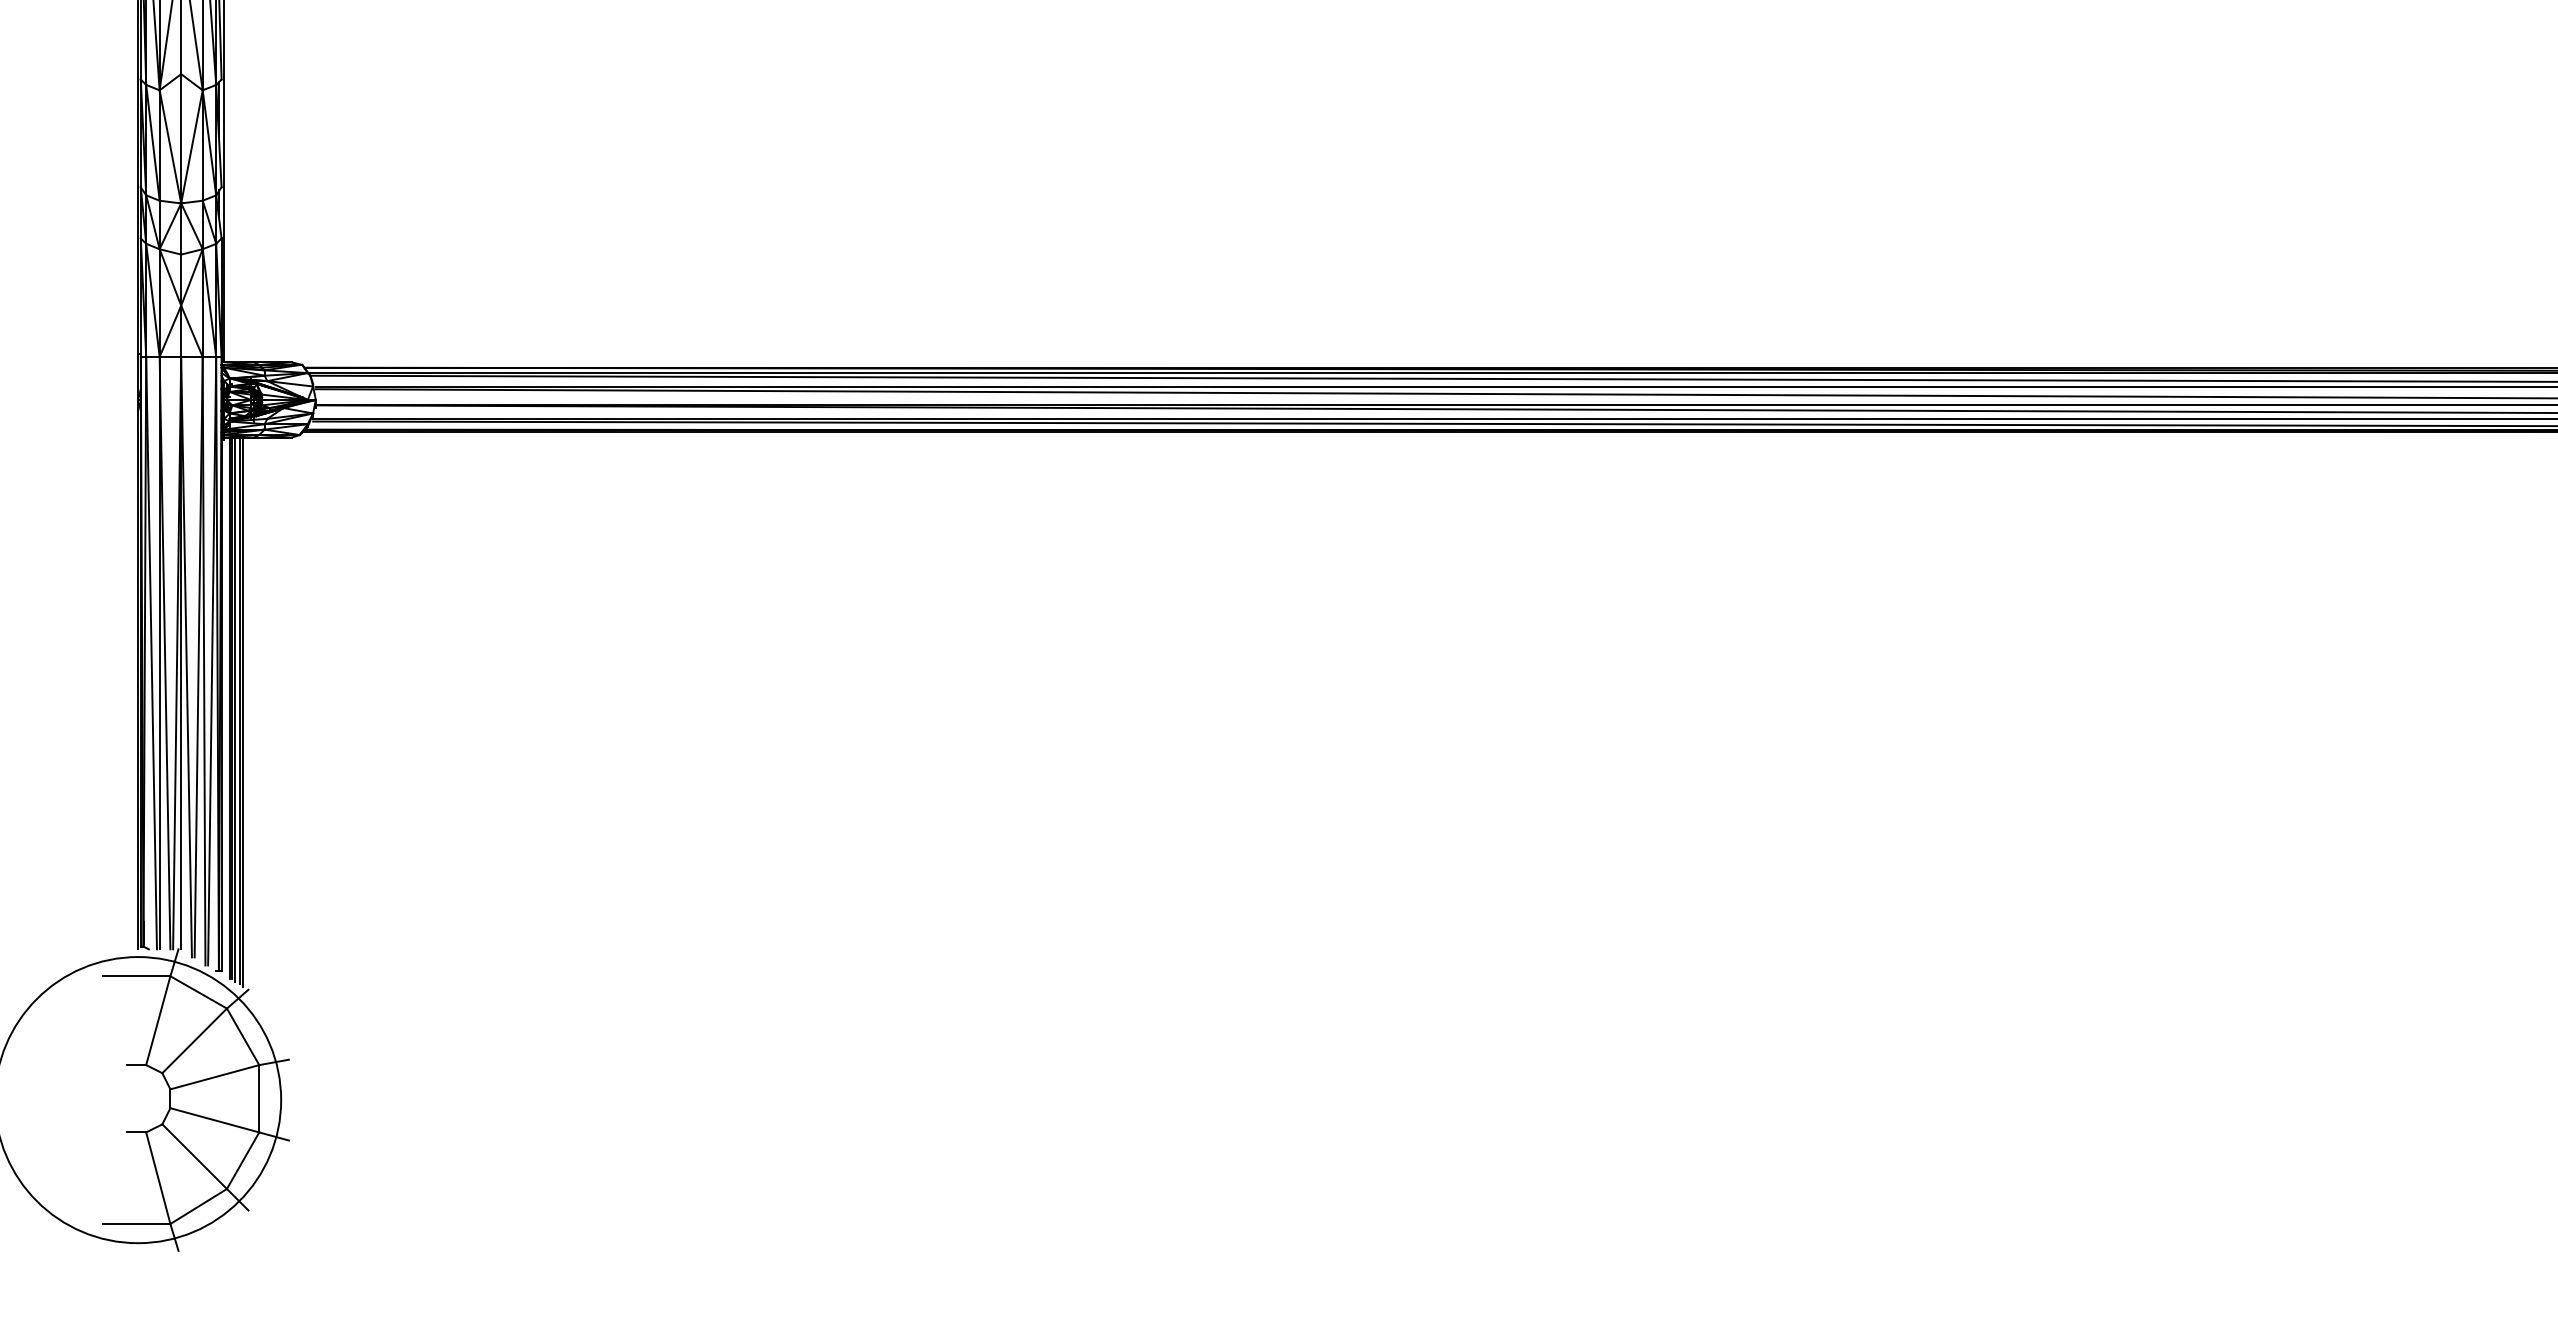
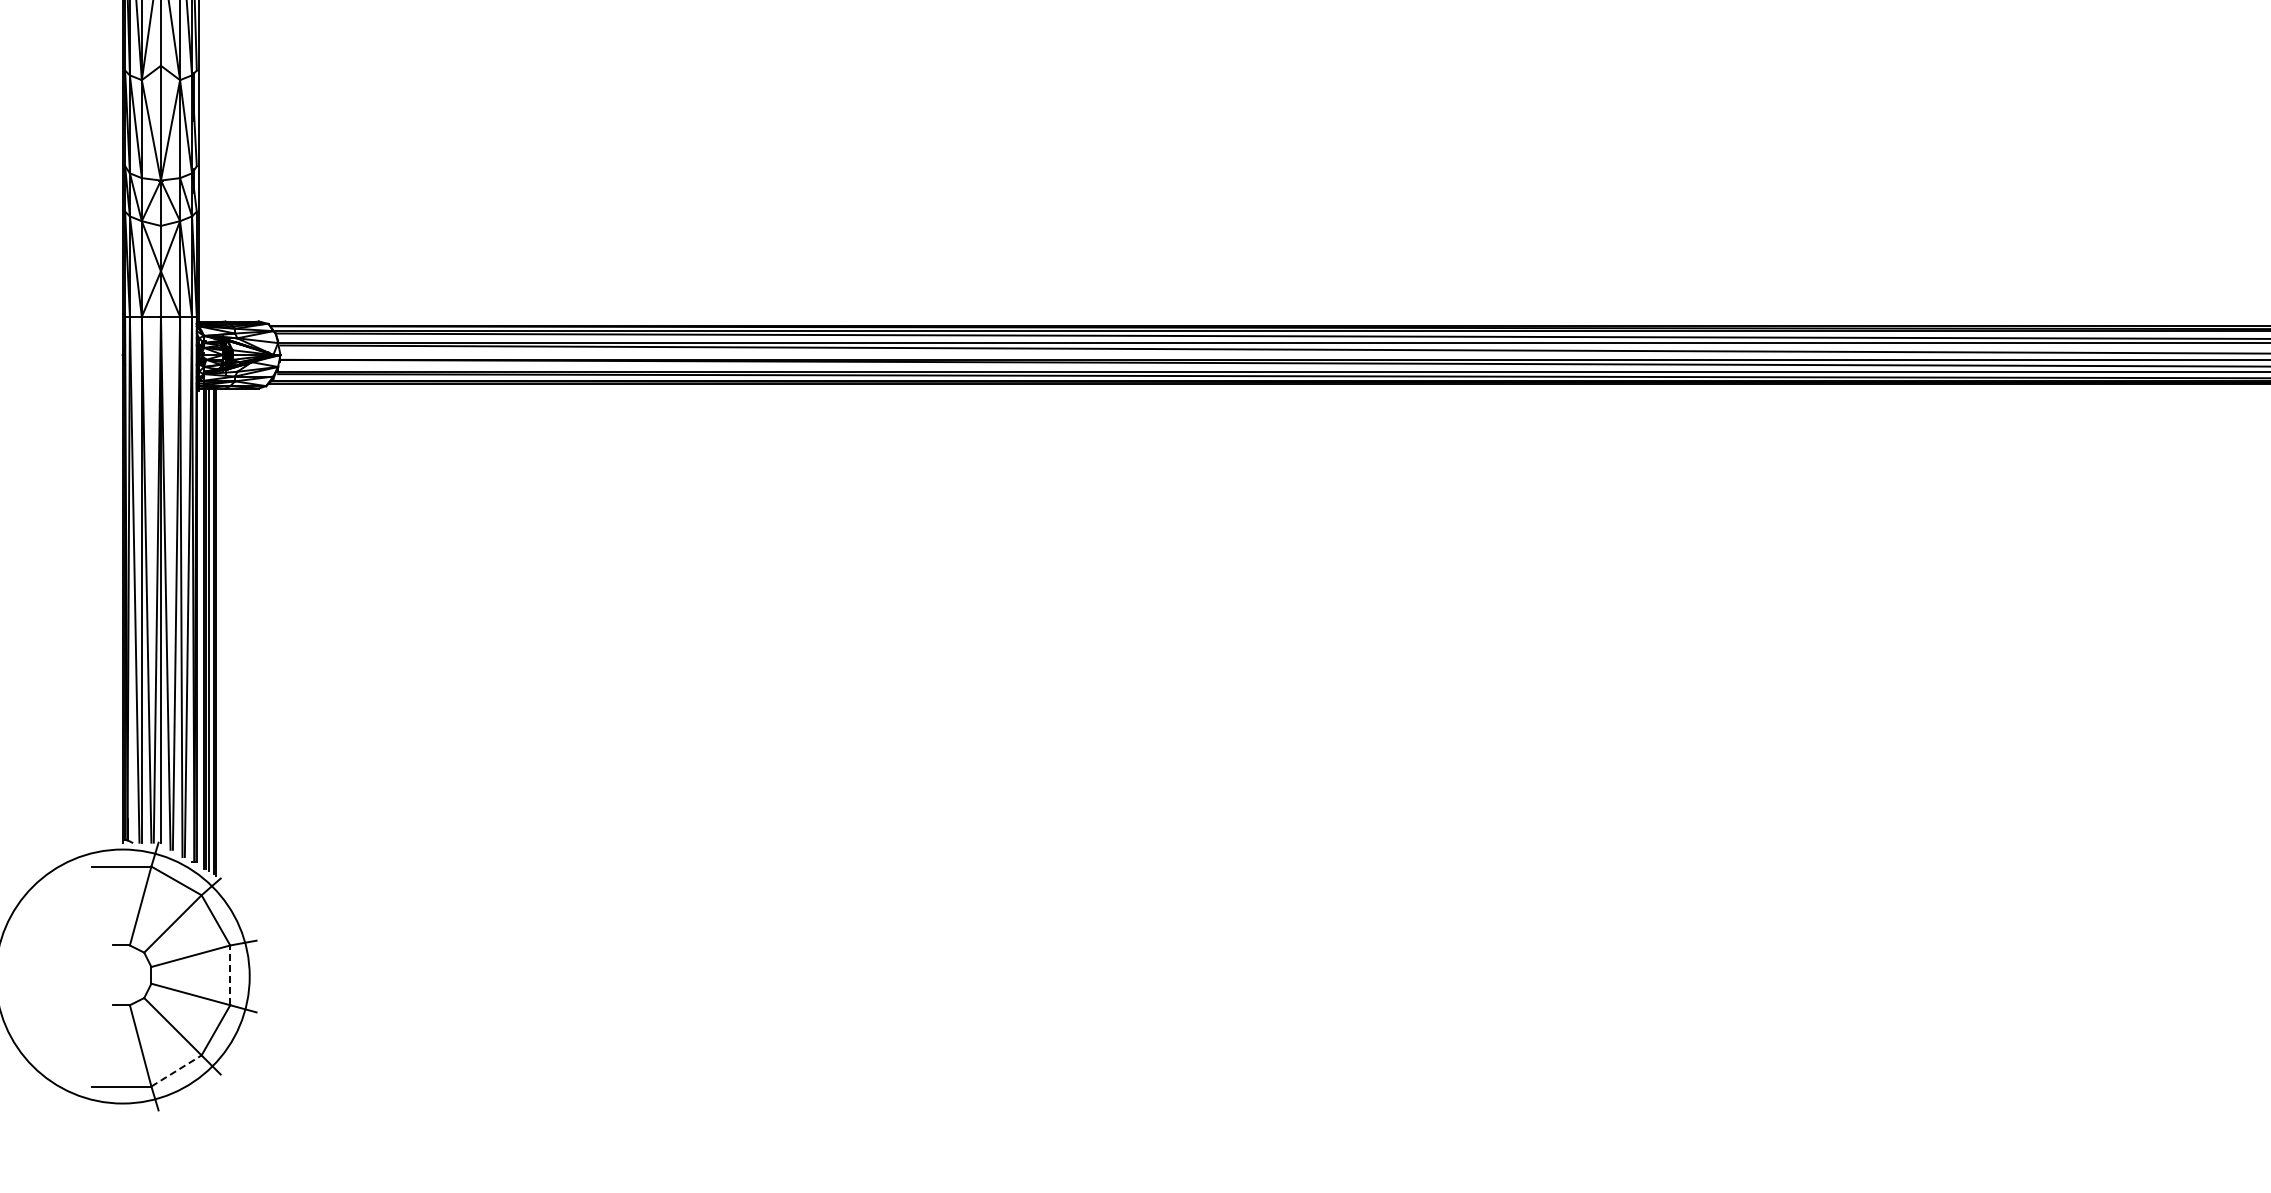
line: (259, 1098) -> (230, 975), solid -> dashed
line: (198, 1205) -> (176, 1070), solid -> dashed

